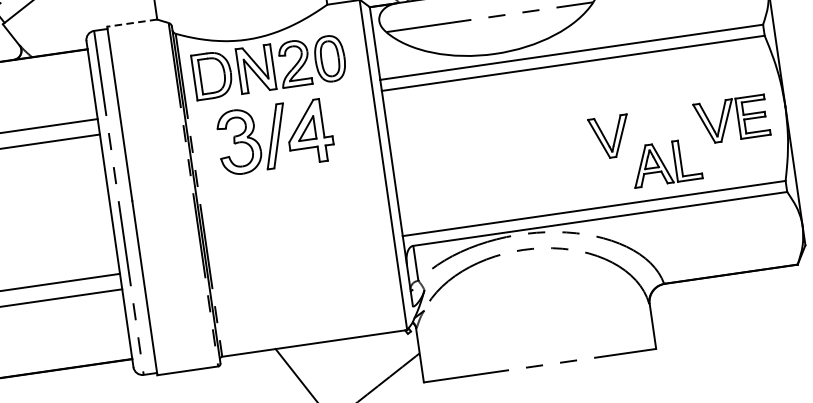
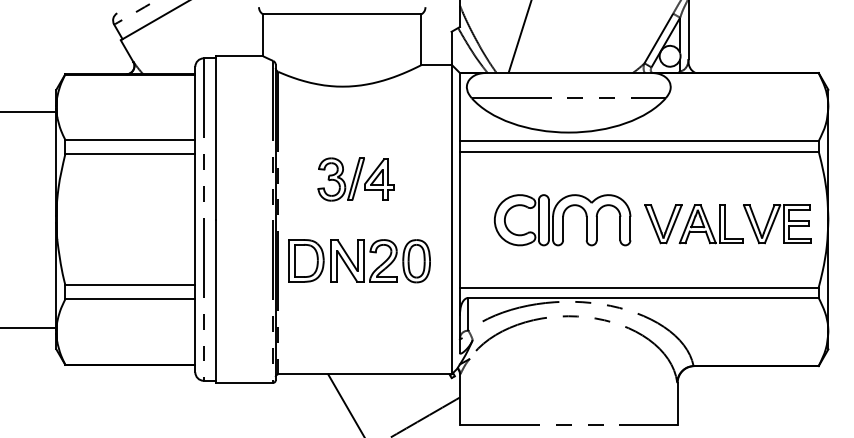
line: (132, 23) -> (239, 56), dashed -> solid
part: (269, 67) -> (359, 261), moved
part: (274, 136) -> (355, 179), size x0.71
part: (501, 148) -> (562, 220), added
part: (665, 163) -> (710, 224), moved

